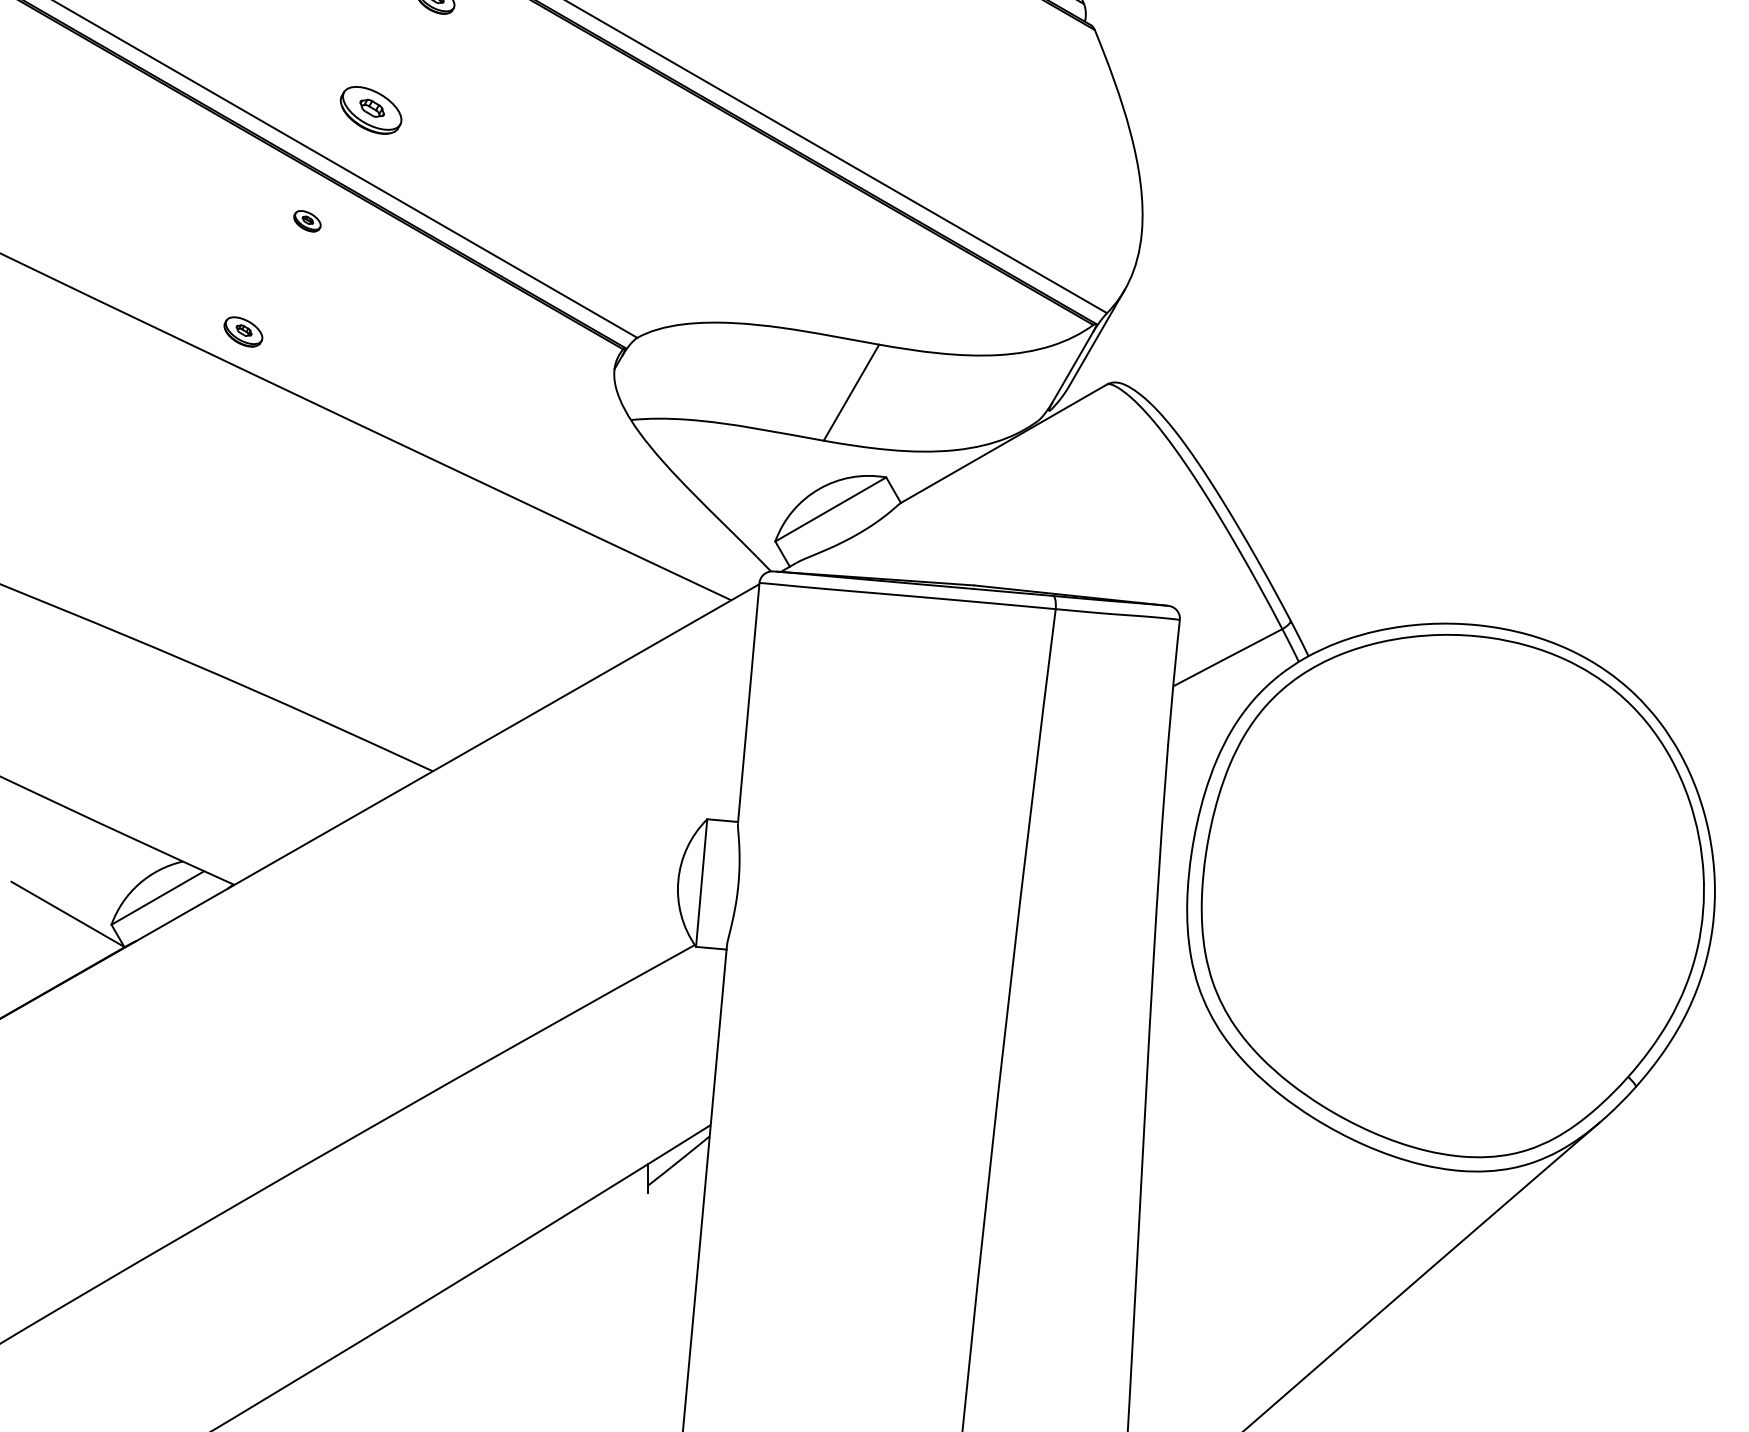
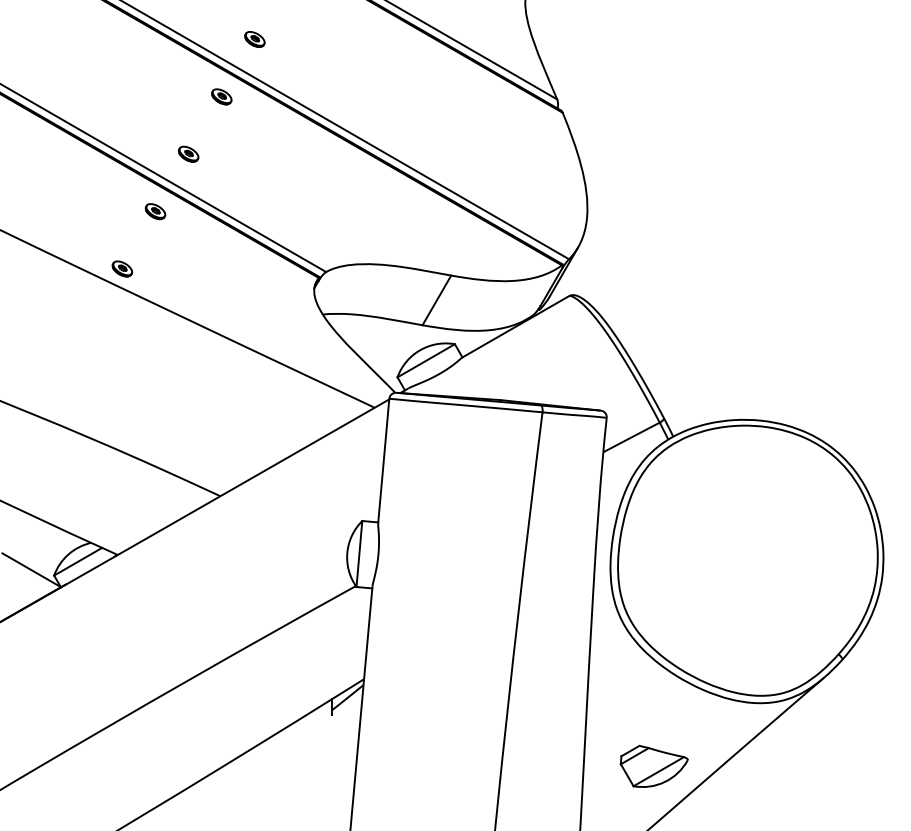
part: (371, 108) -> (188, 153), size x0.62
part: (307, 220) -> (155, 211), size x1.43
part: (1270, 1291) -> (653, 765), added

